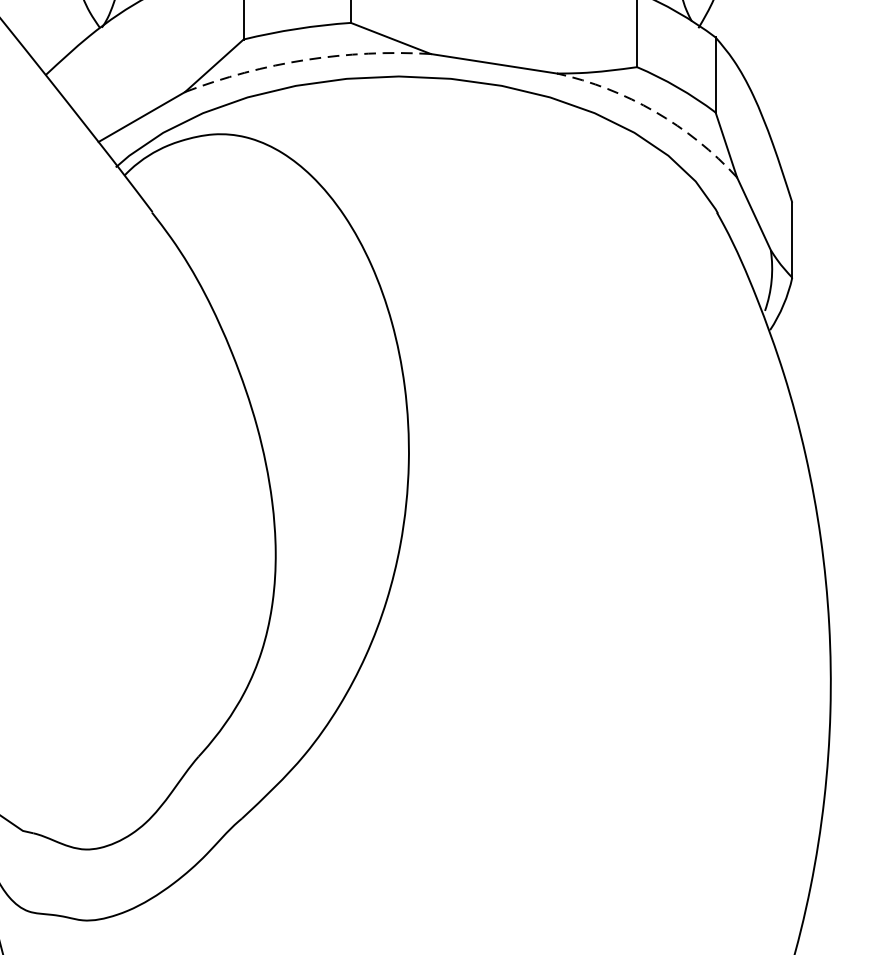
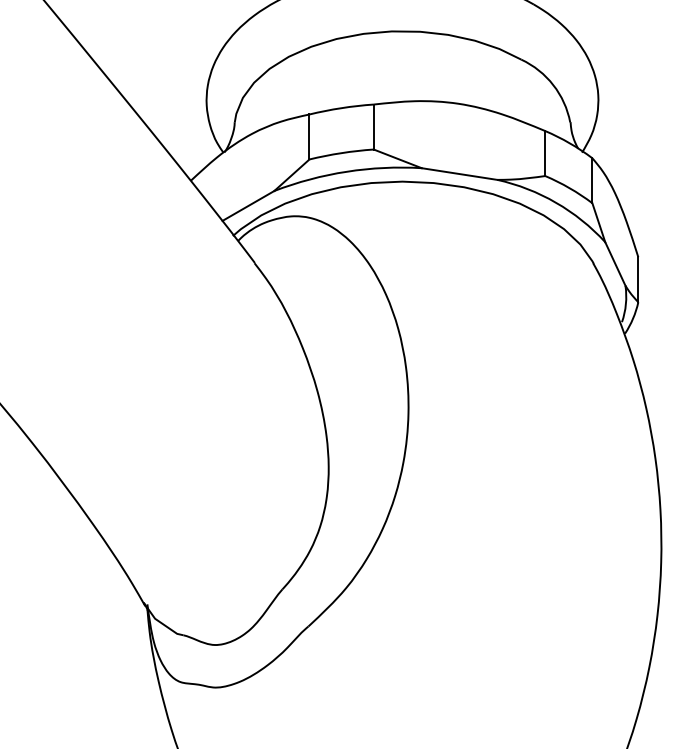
arc: (305, 59) -> (346, 171), dashed -> solid
arc: (655, 111) -> (556, 202), dashed -> solid

